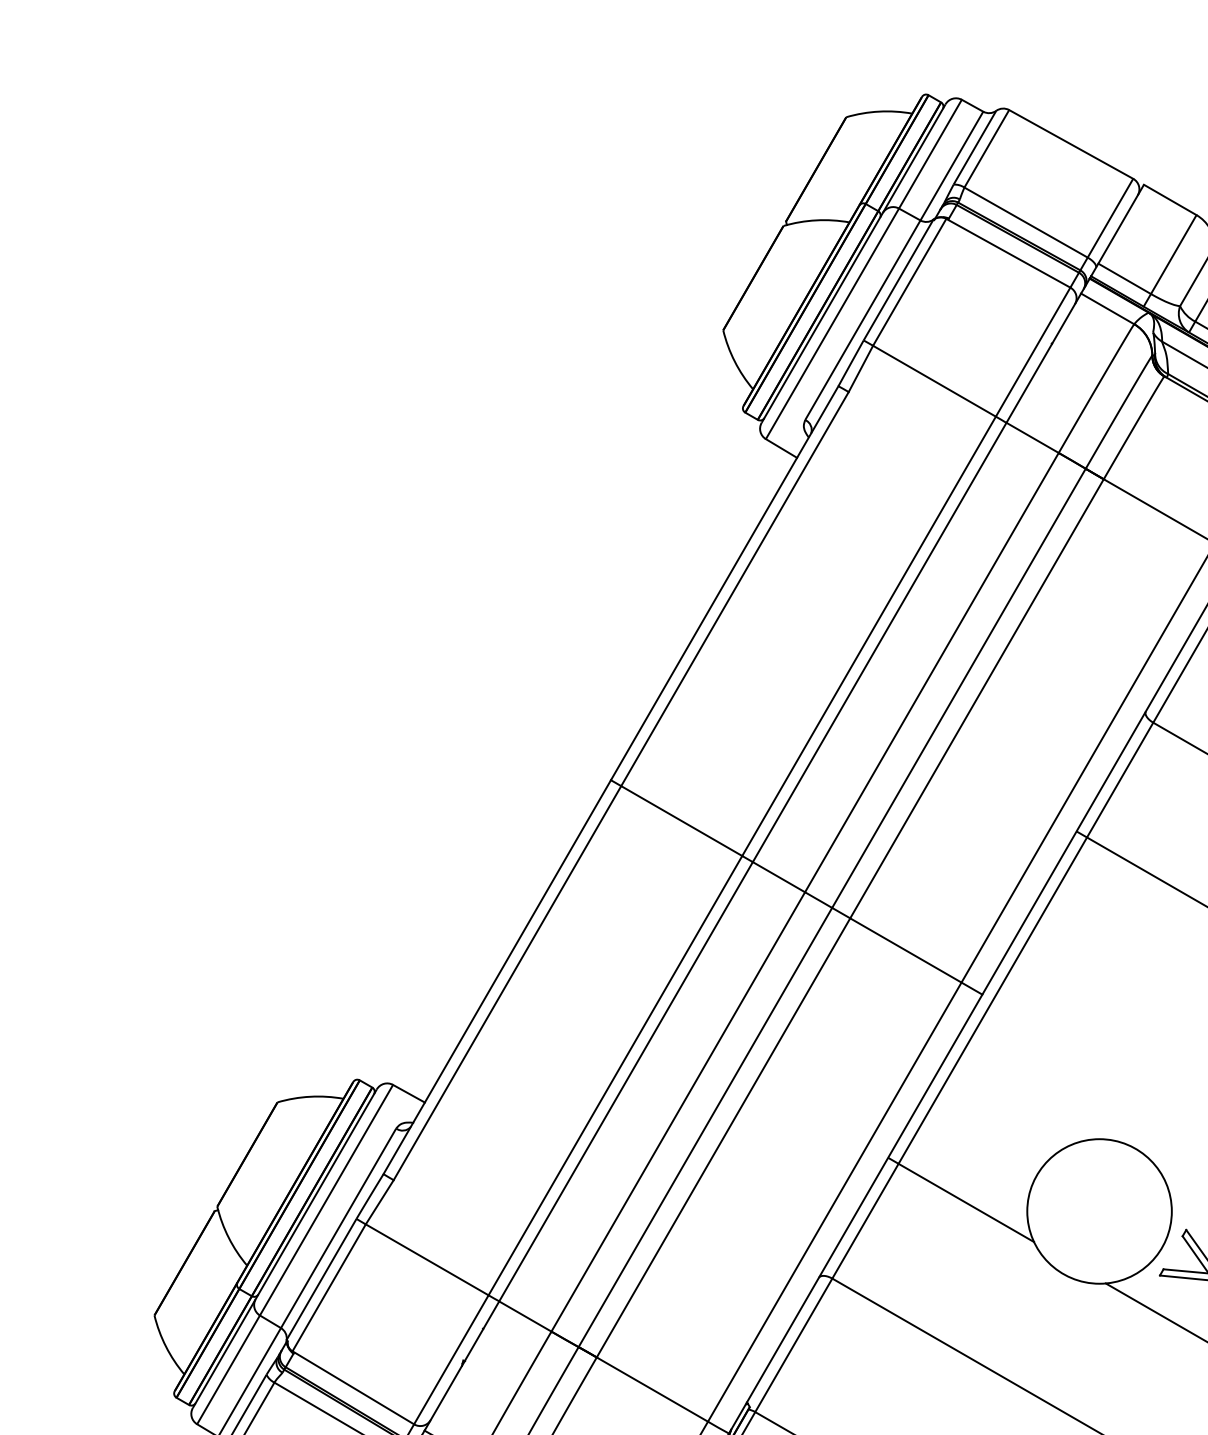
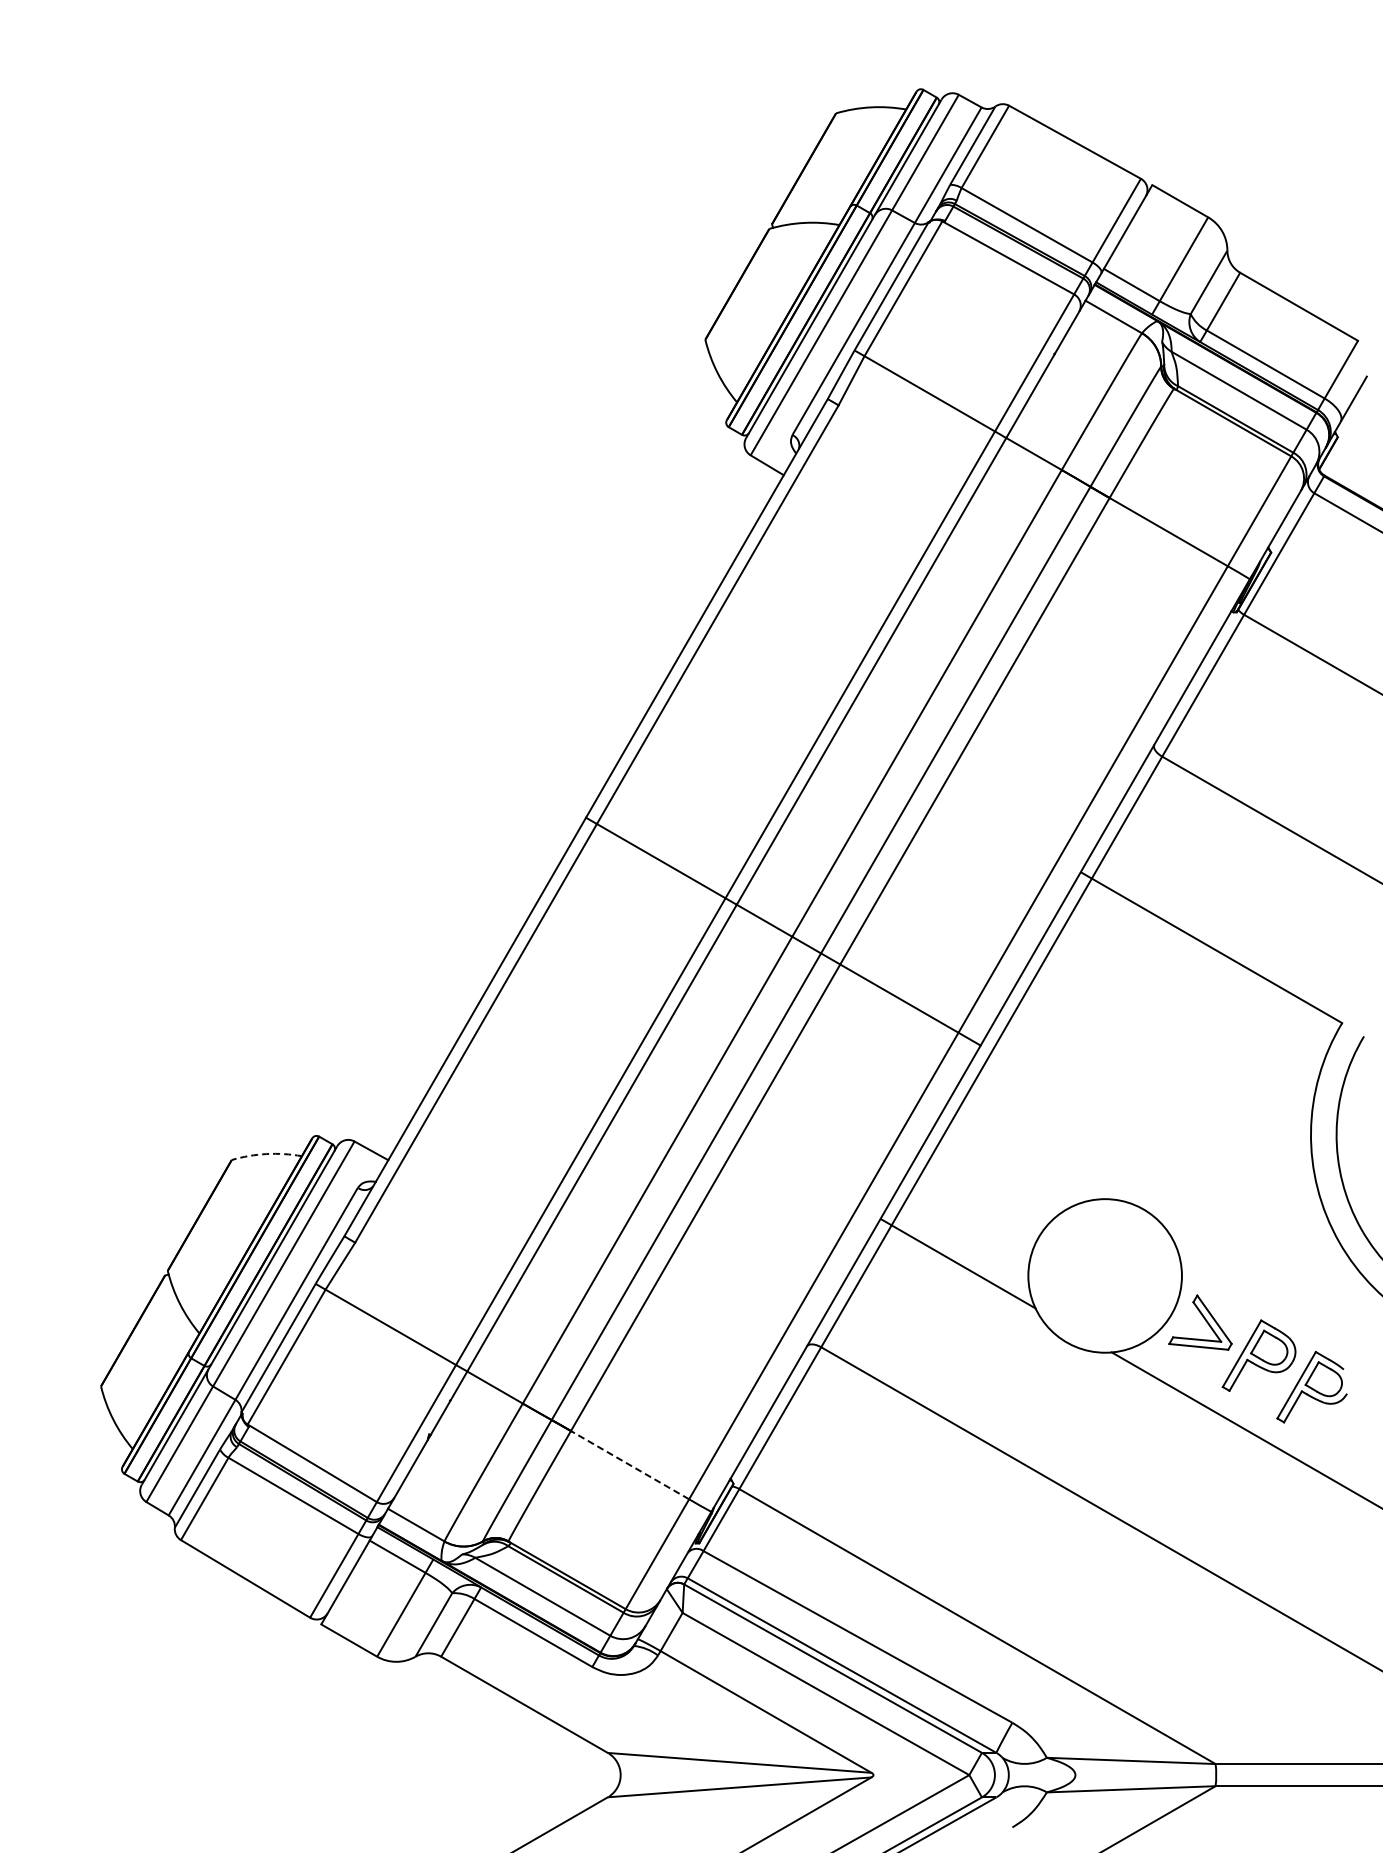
arc: (310, 1097) -> (266, 1154), solid -> dashed
line: (651, 1388) -> (629, 1464), solid -> dashed

